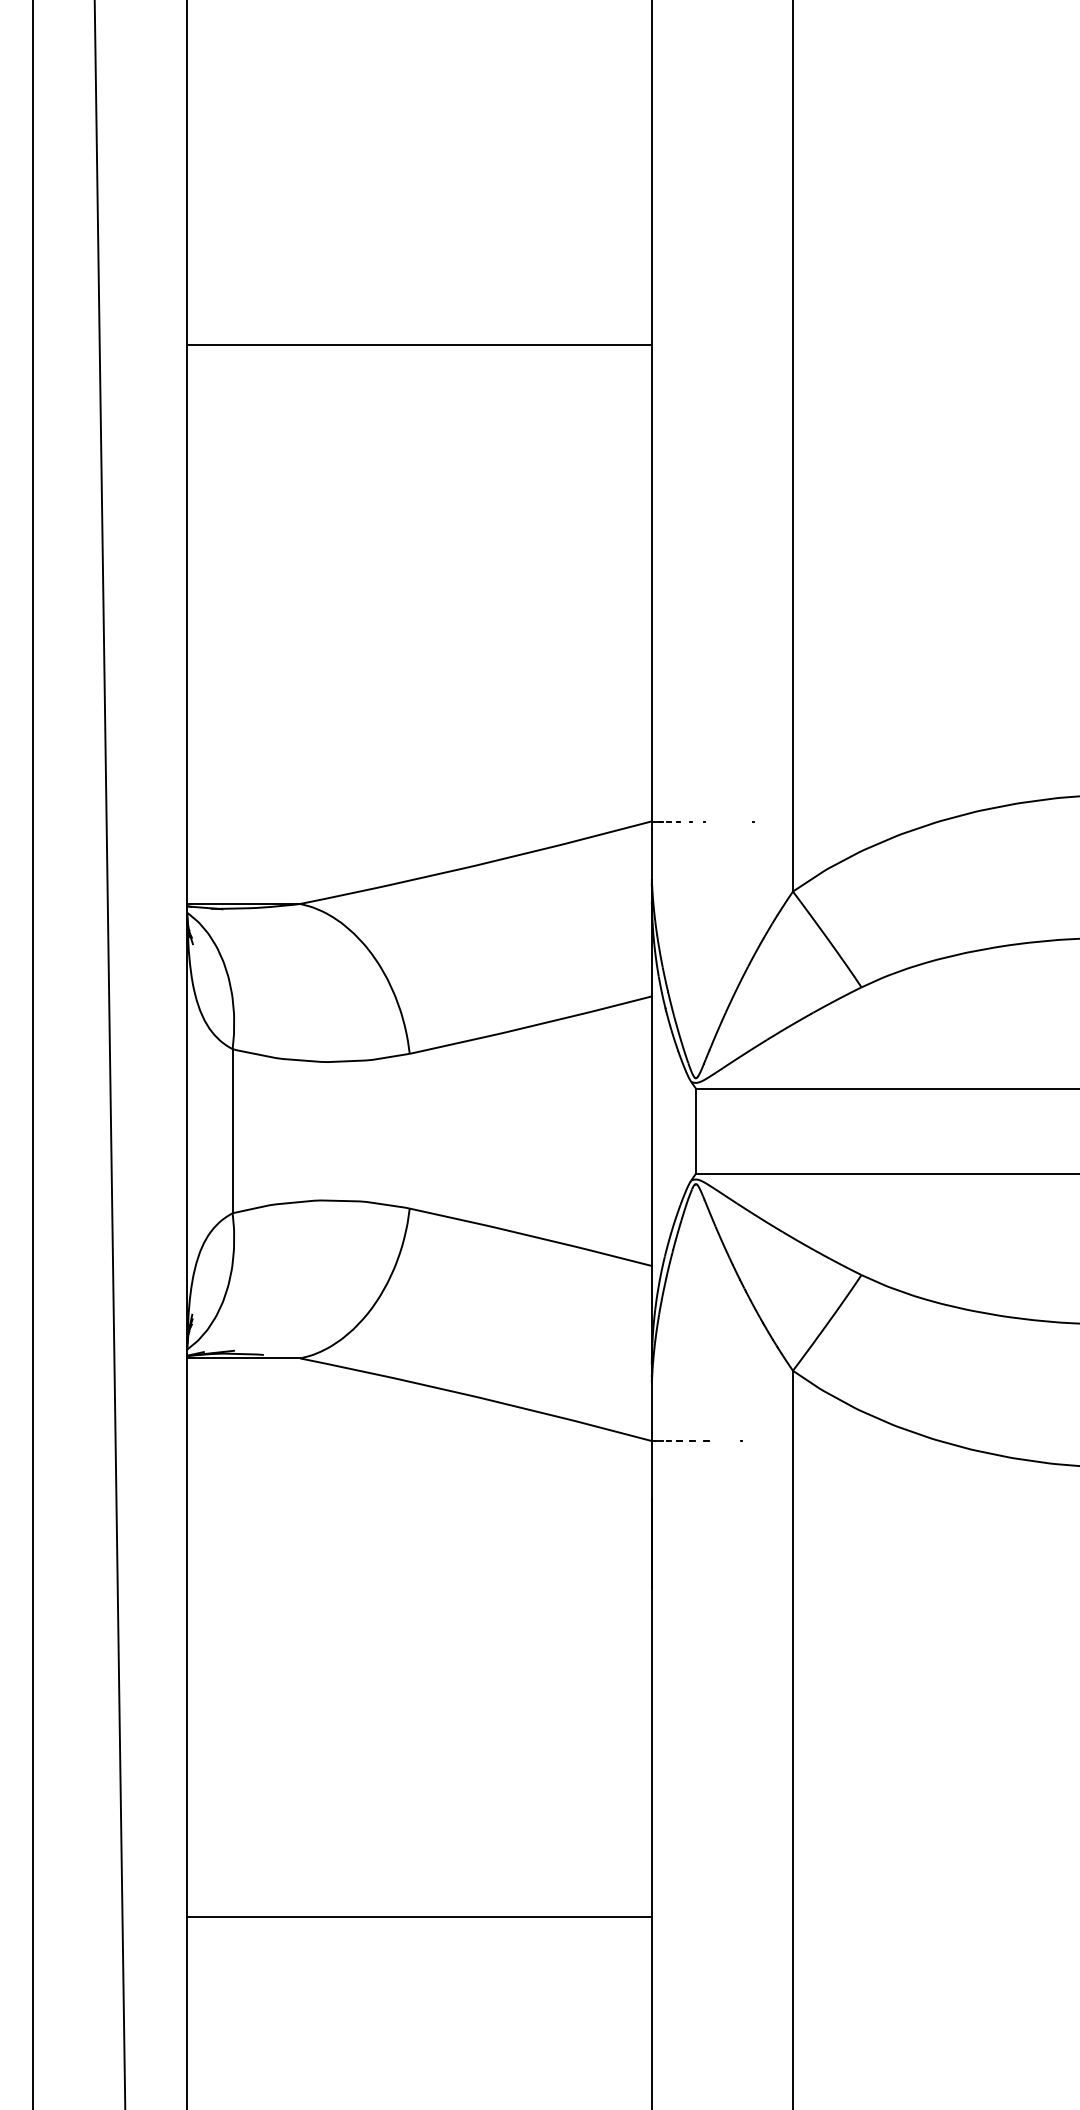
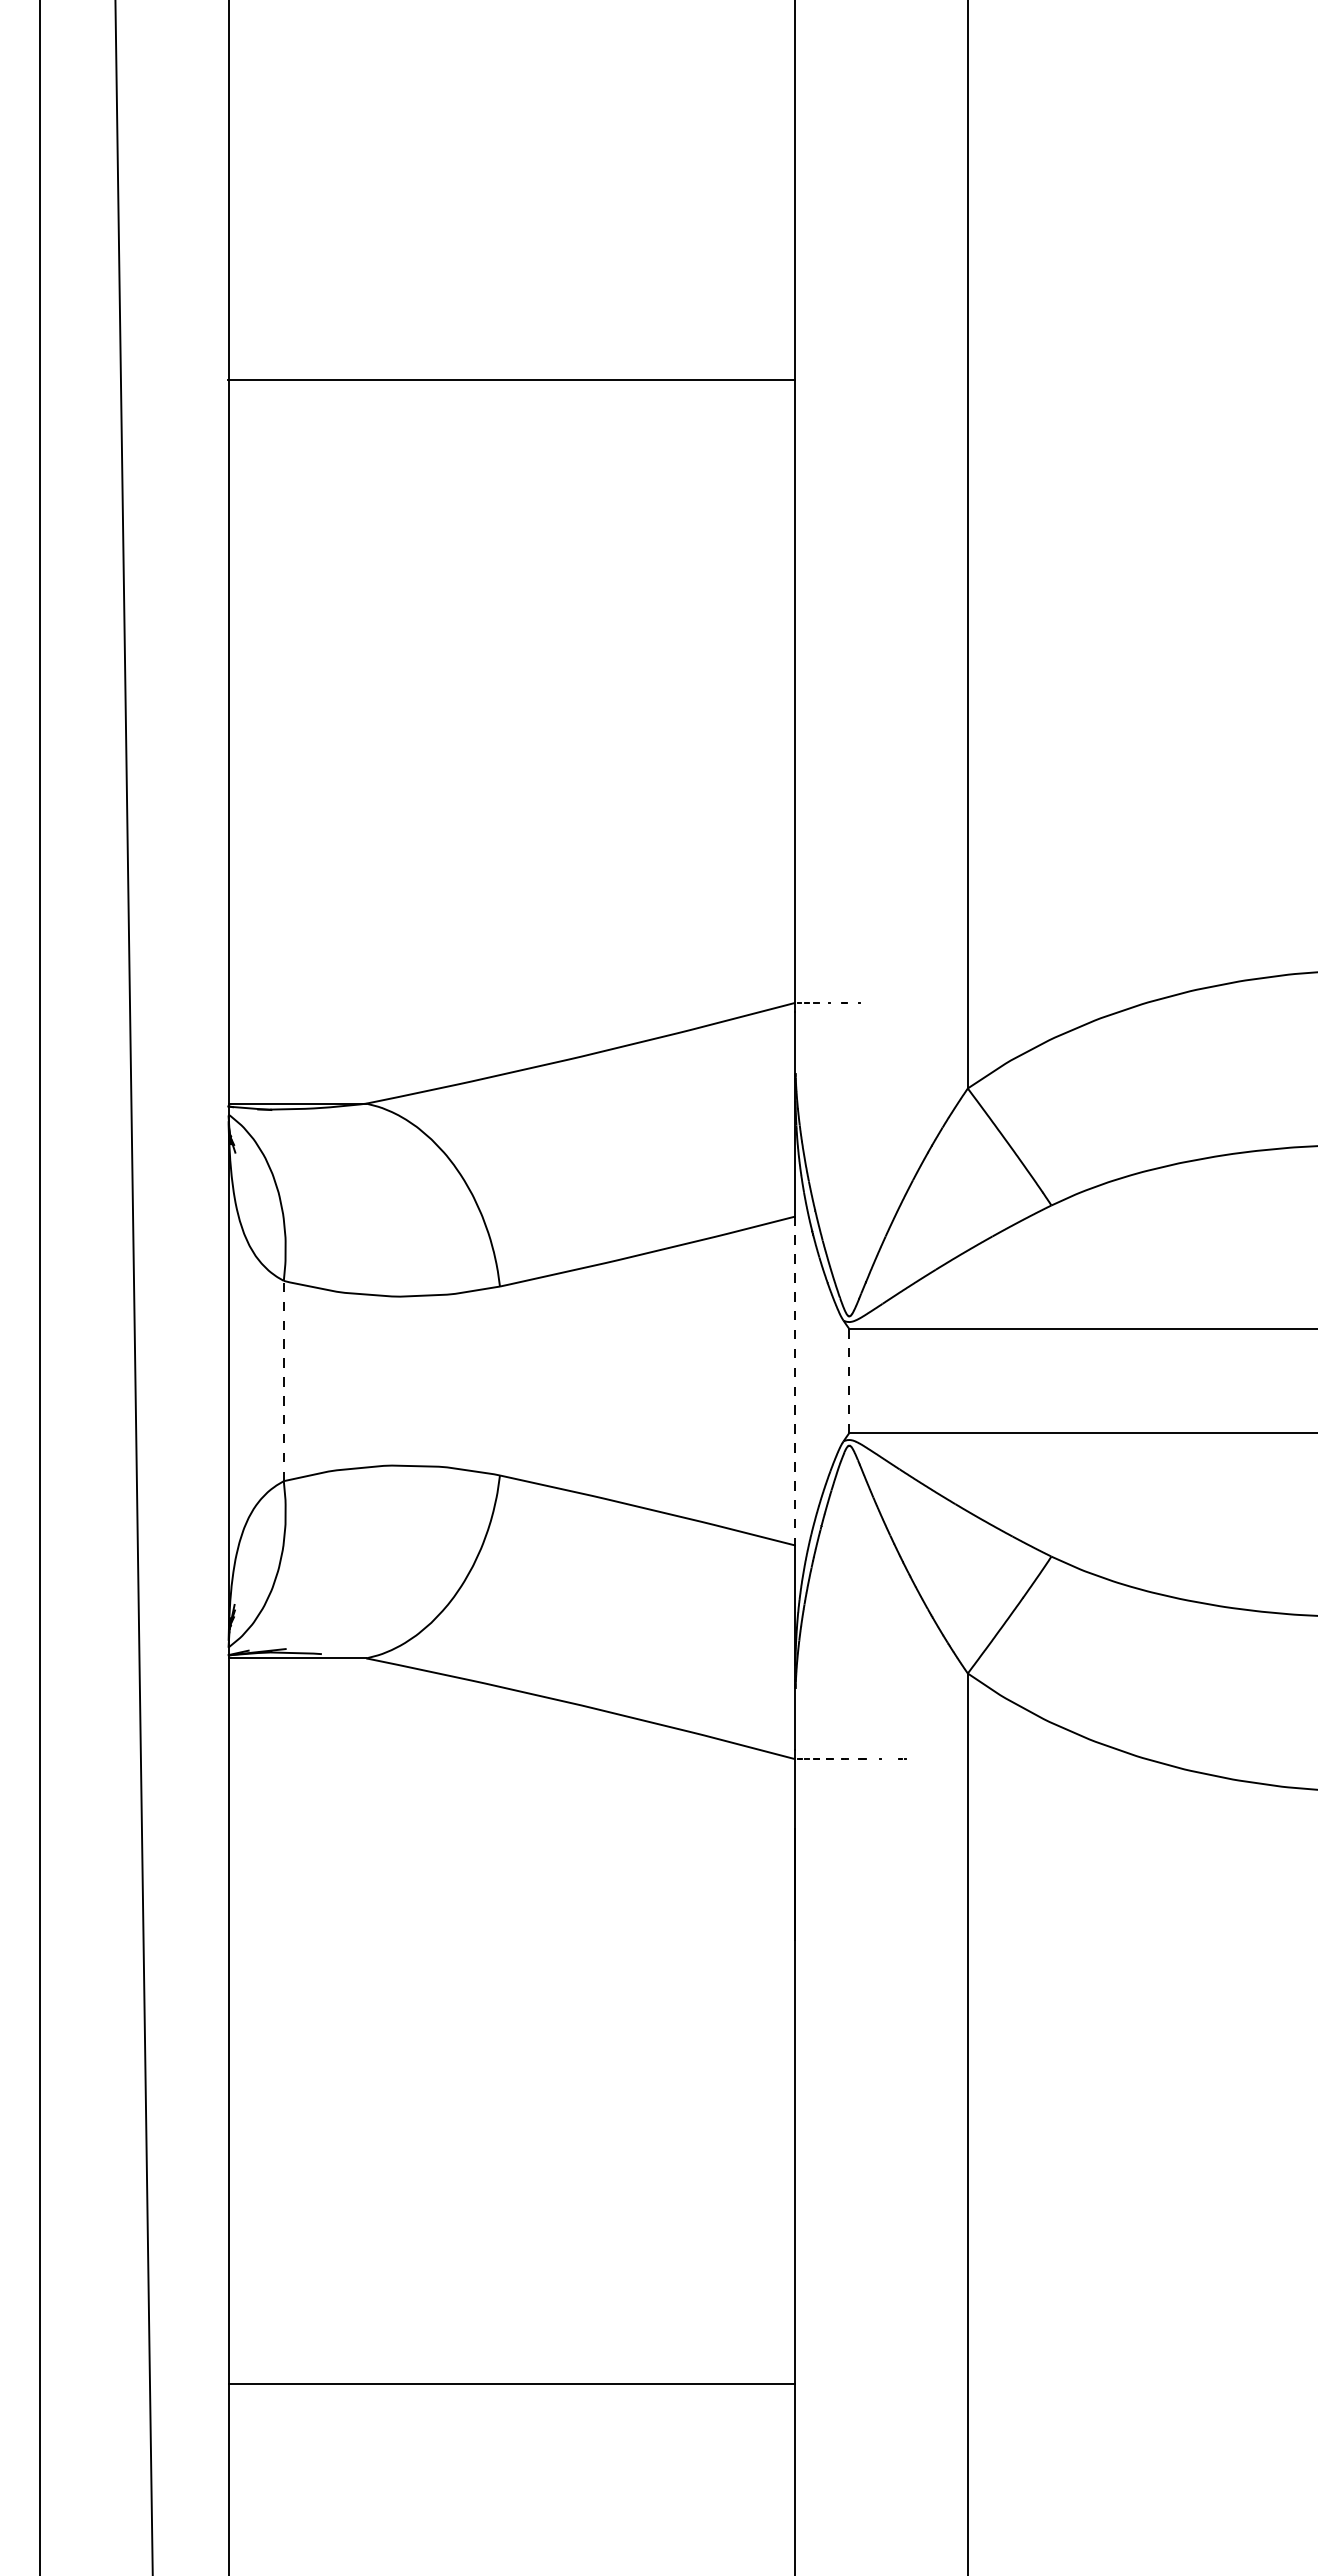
line: (419, 345) -> (511, 380), moved
line: (232, 1130) -> (283, 1380), solid -> dashed
line: (651, 1131) -> (795, 1381), solid -> dashed
line: (696, 1131) -> (849, 1381), solid -> dashed
line: (419, 1917) -> (511, 2383), moved

